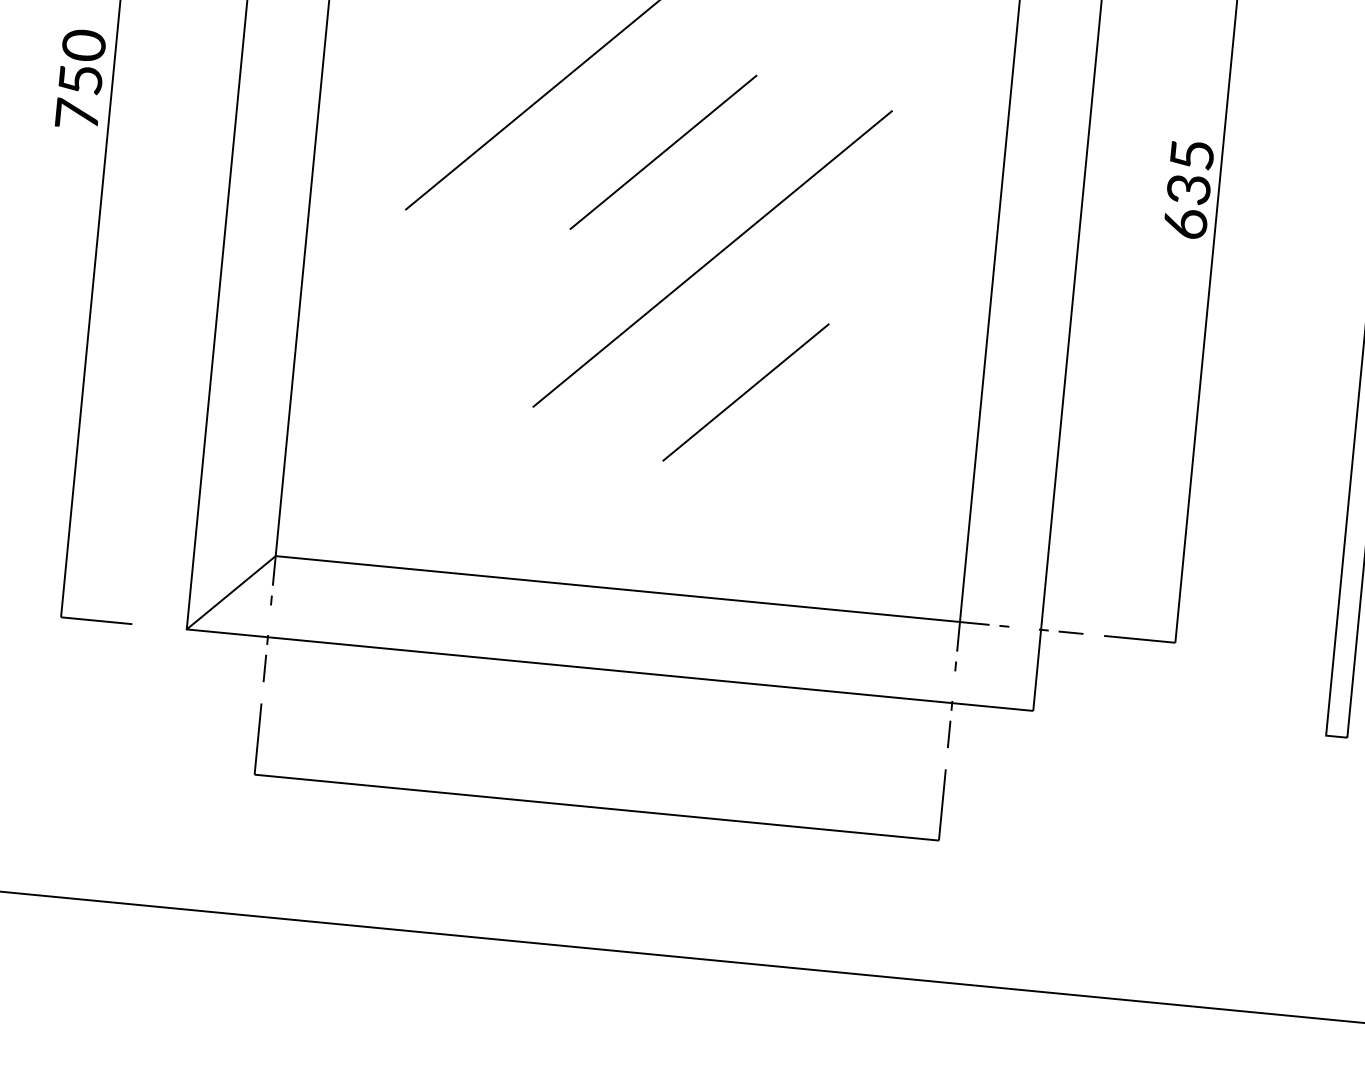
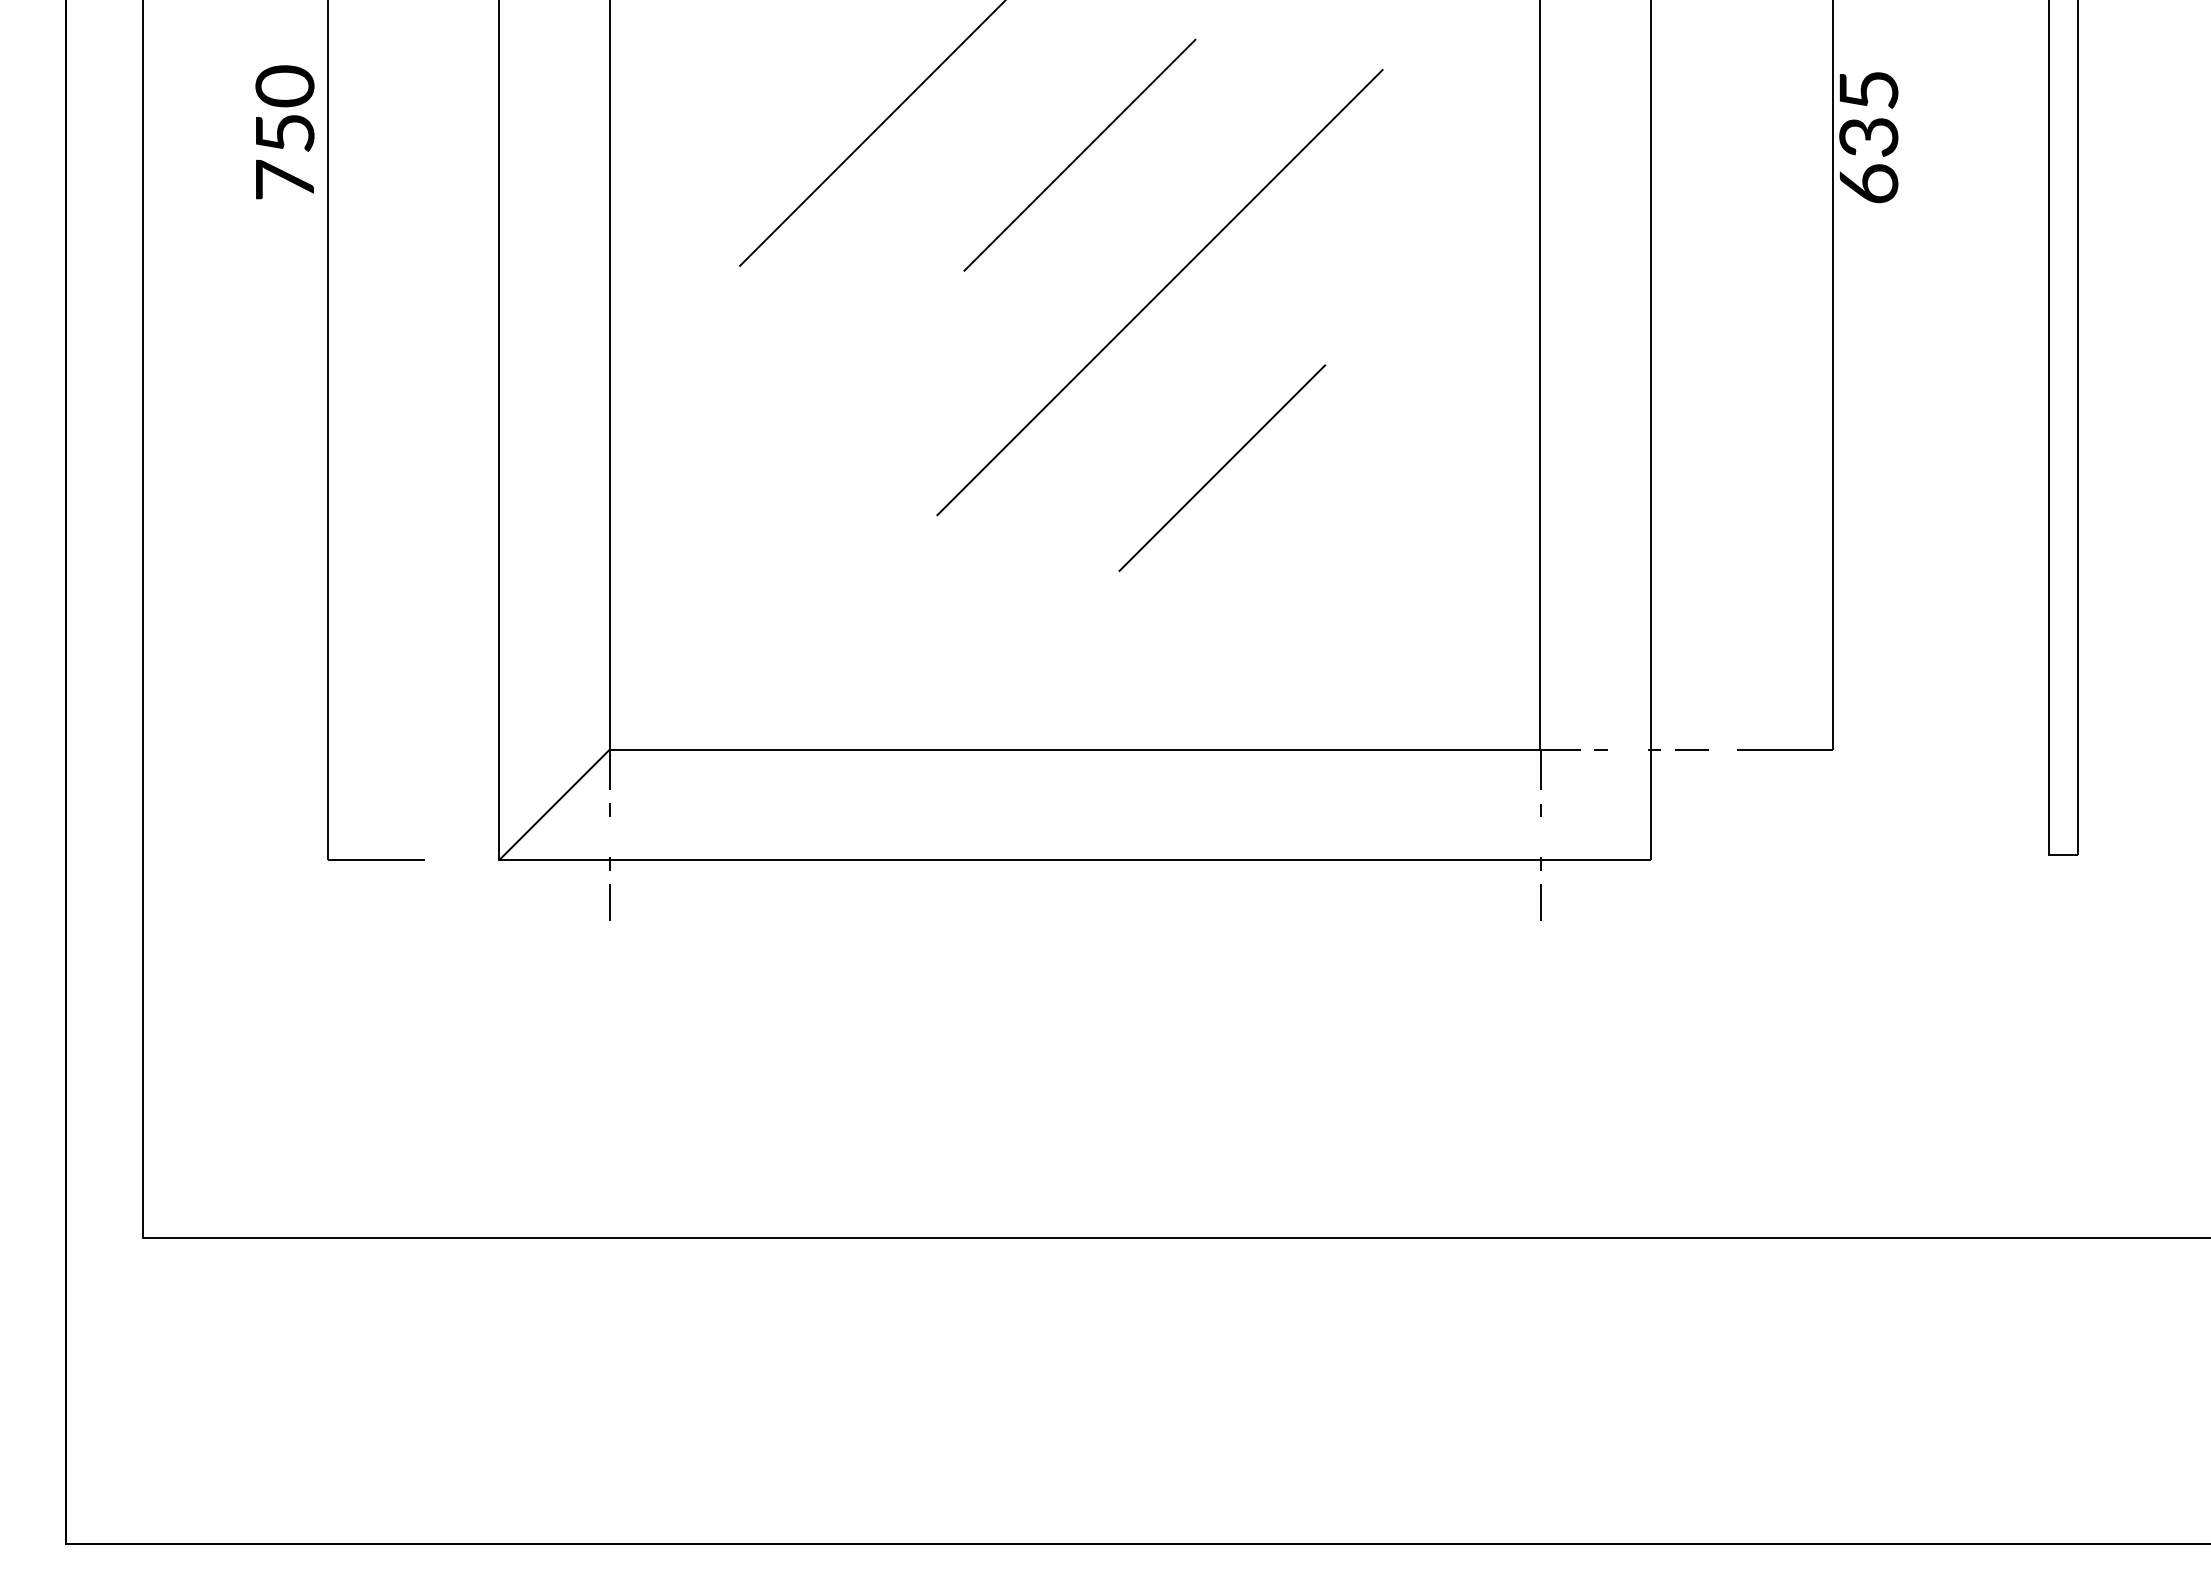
text: (1188, 189) -> (1868, 137), moved
part: (597, 807) -> (1075, 1046), removed

